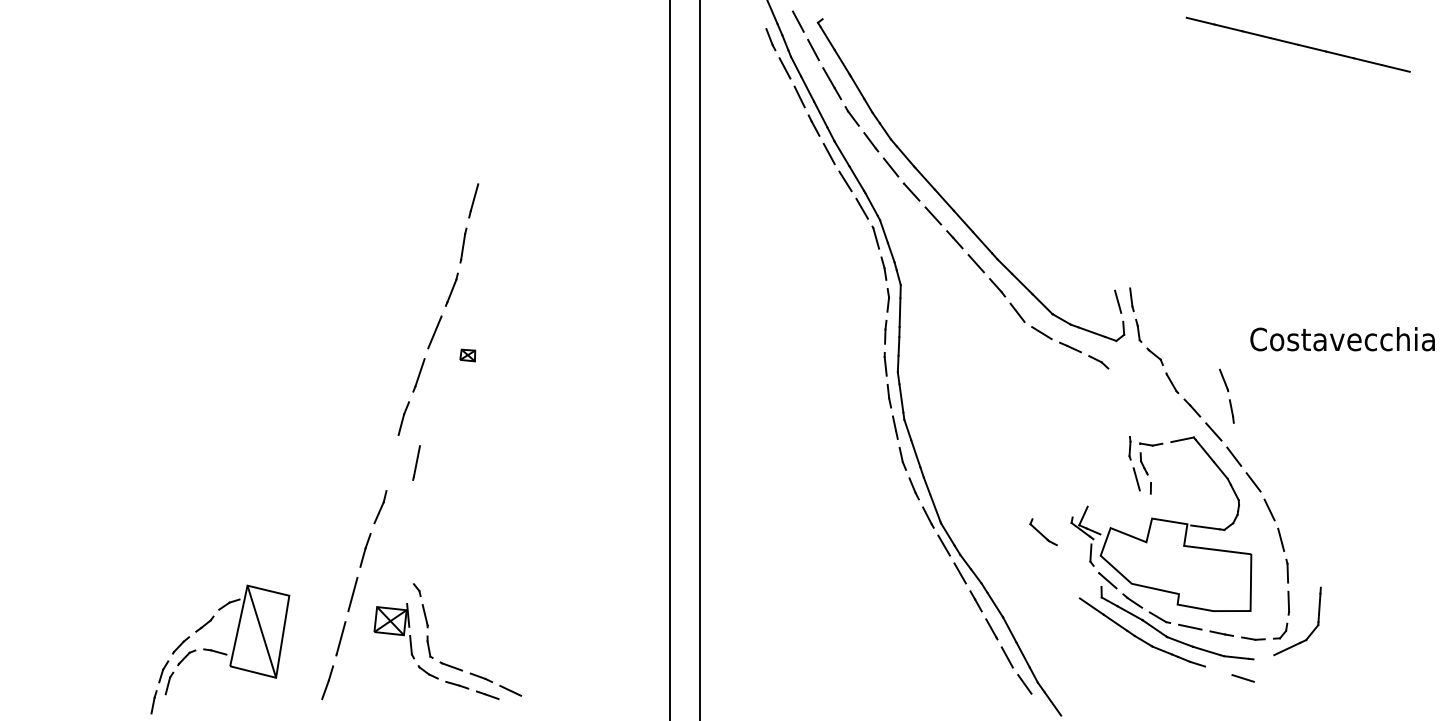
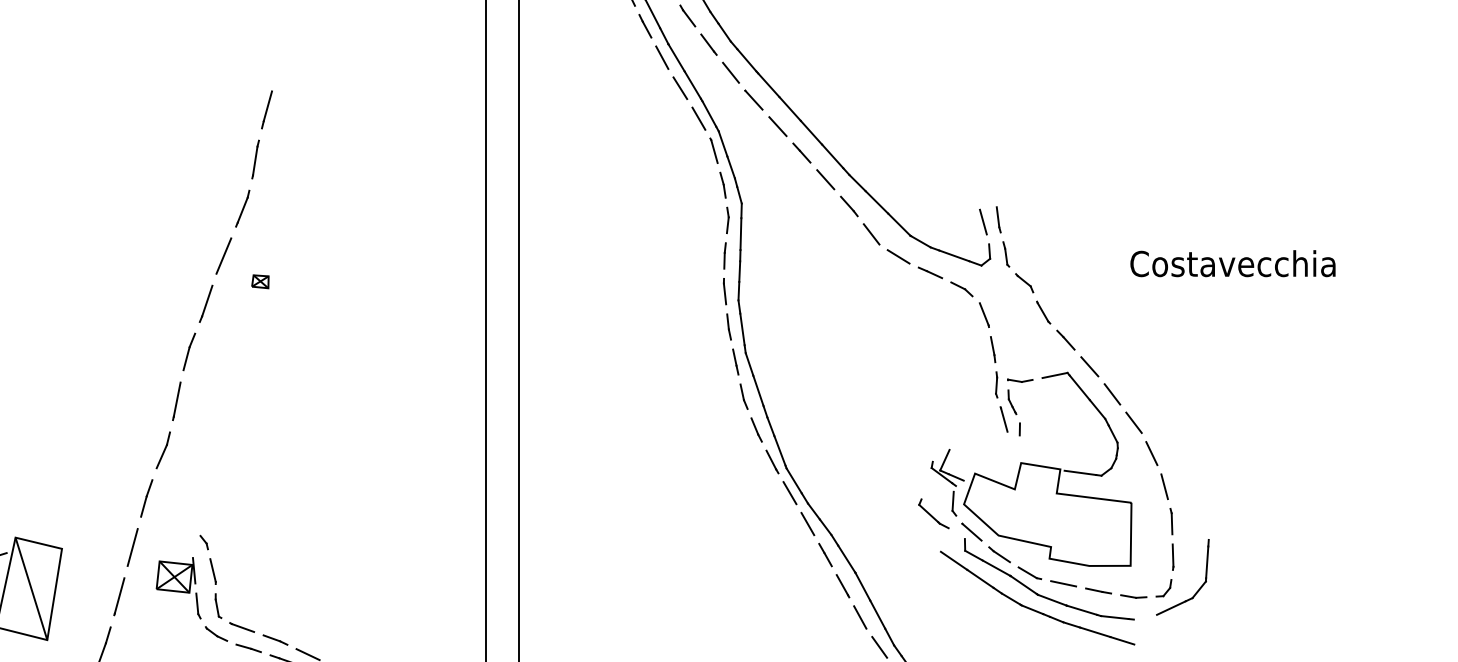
part: (1226, 395) -> (987, 331), moved
line: (416, 462) -> (176, 400), moved
part: (1043, 532) -> (933, 514), moved
line: (1218, 670) -> (1094, 631), added

